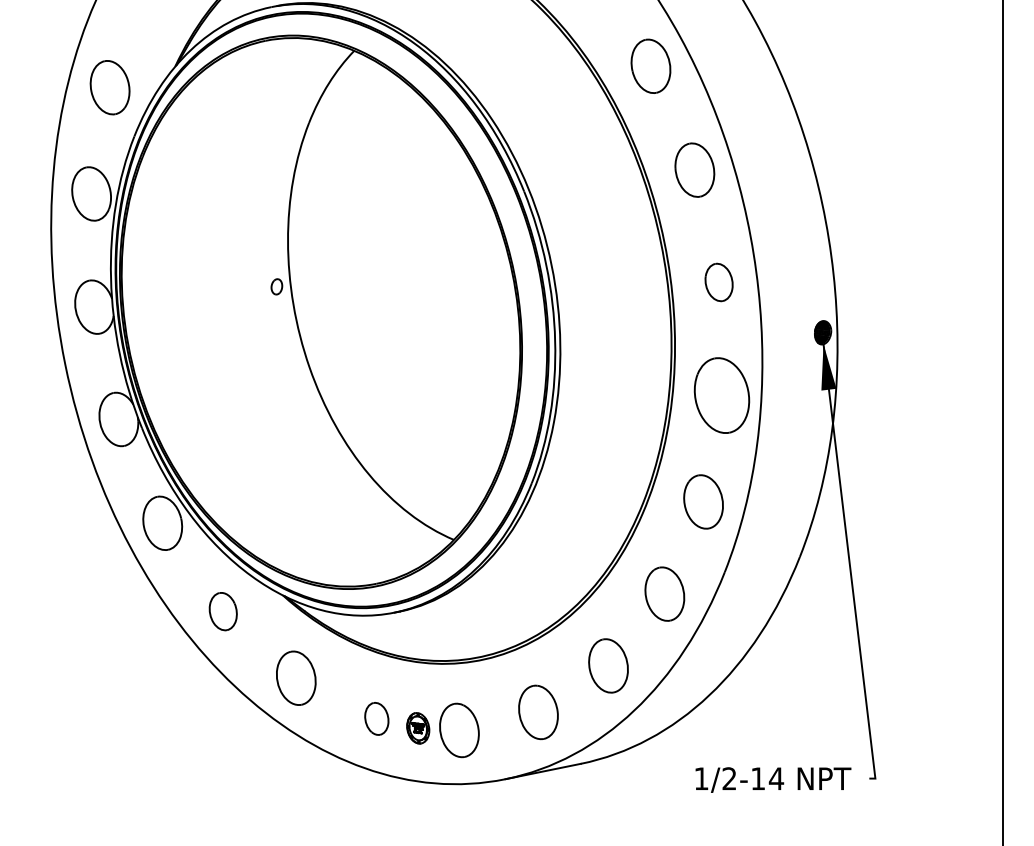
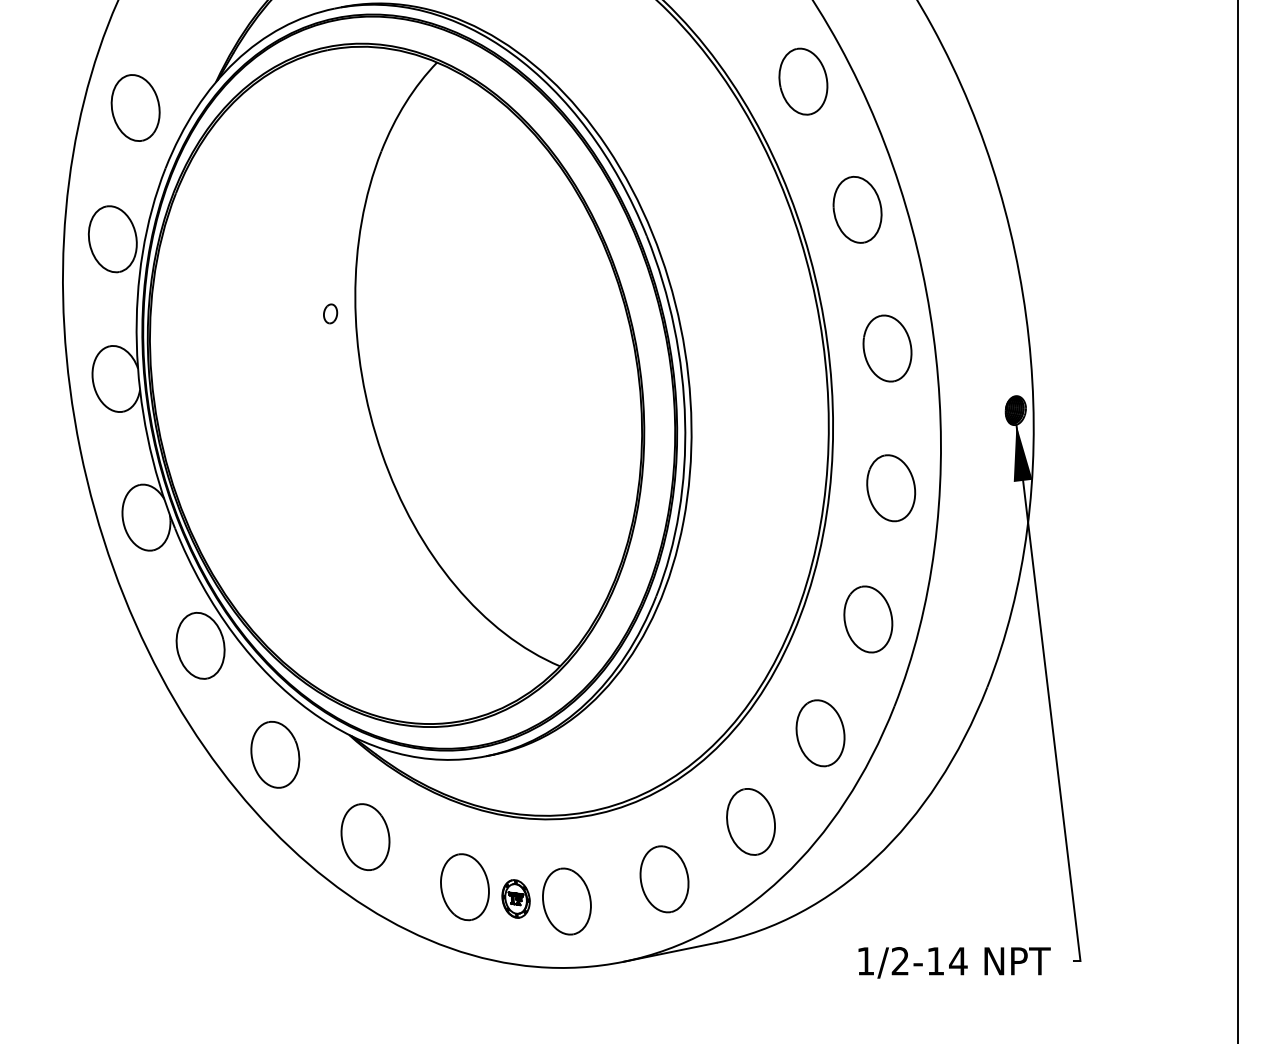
part: (719, 282) -> (887, 348), size x1.43
part: (276, 286) -> (330, 313), moved
part: (722, 395) -> (891, 488), size x0.71
part: (223, 611) -> (275, 754), size x1.43
part: (376, 719) -> (464, 887), size x1.67

